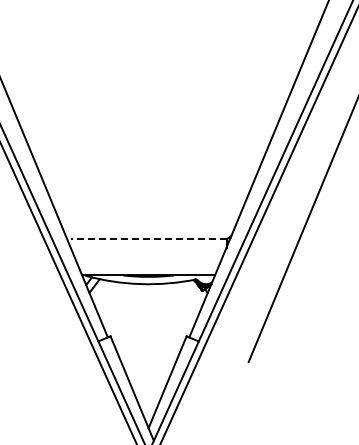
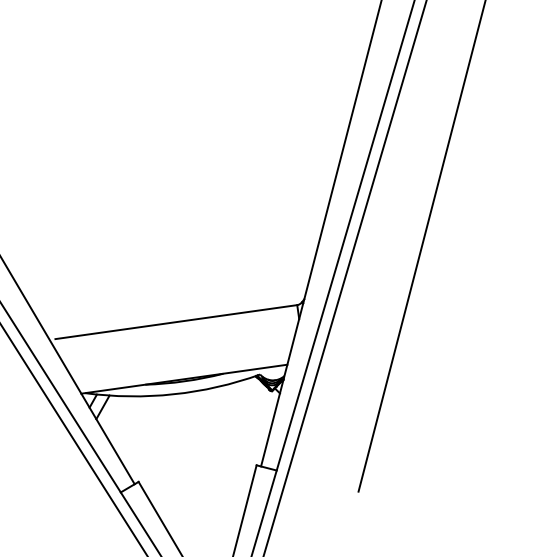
line: (148, 238) -> (176, 321), dashed -> solid

